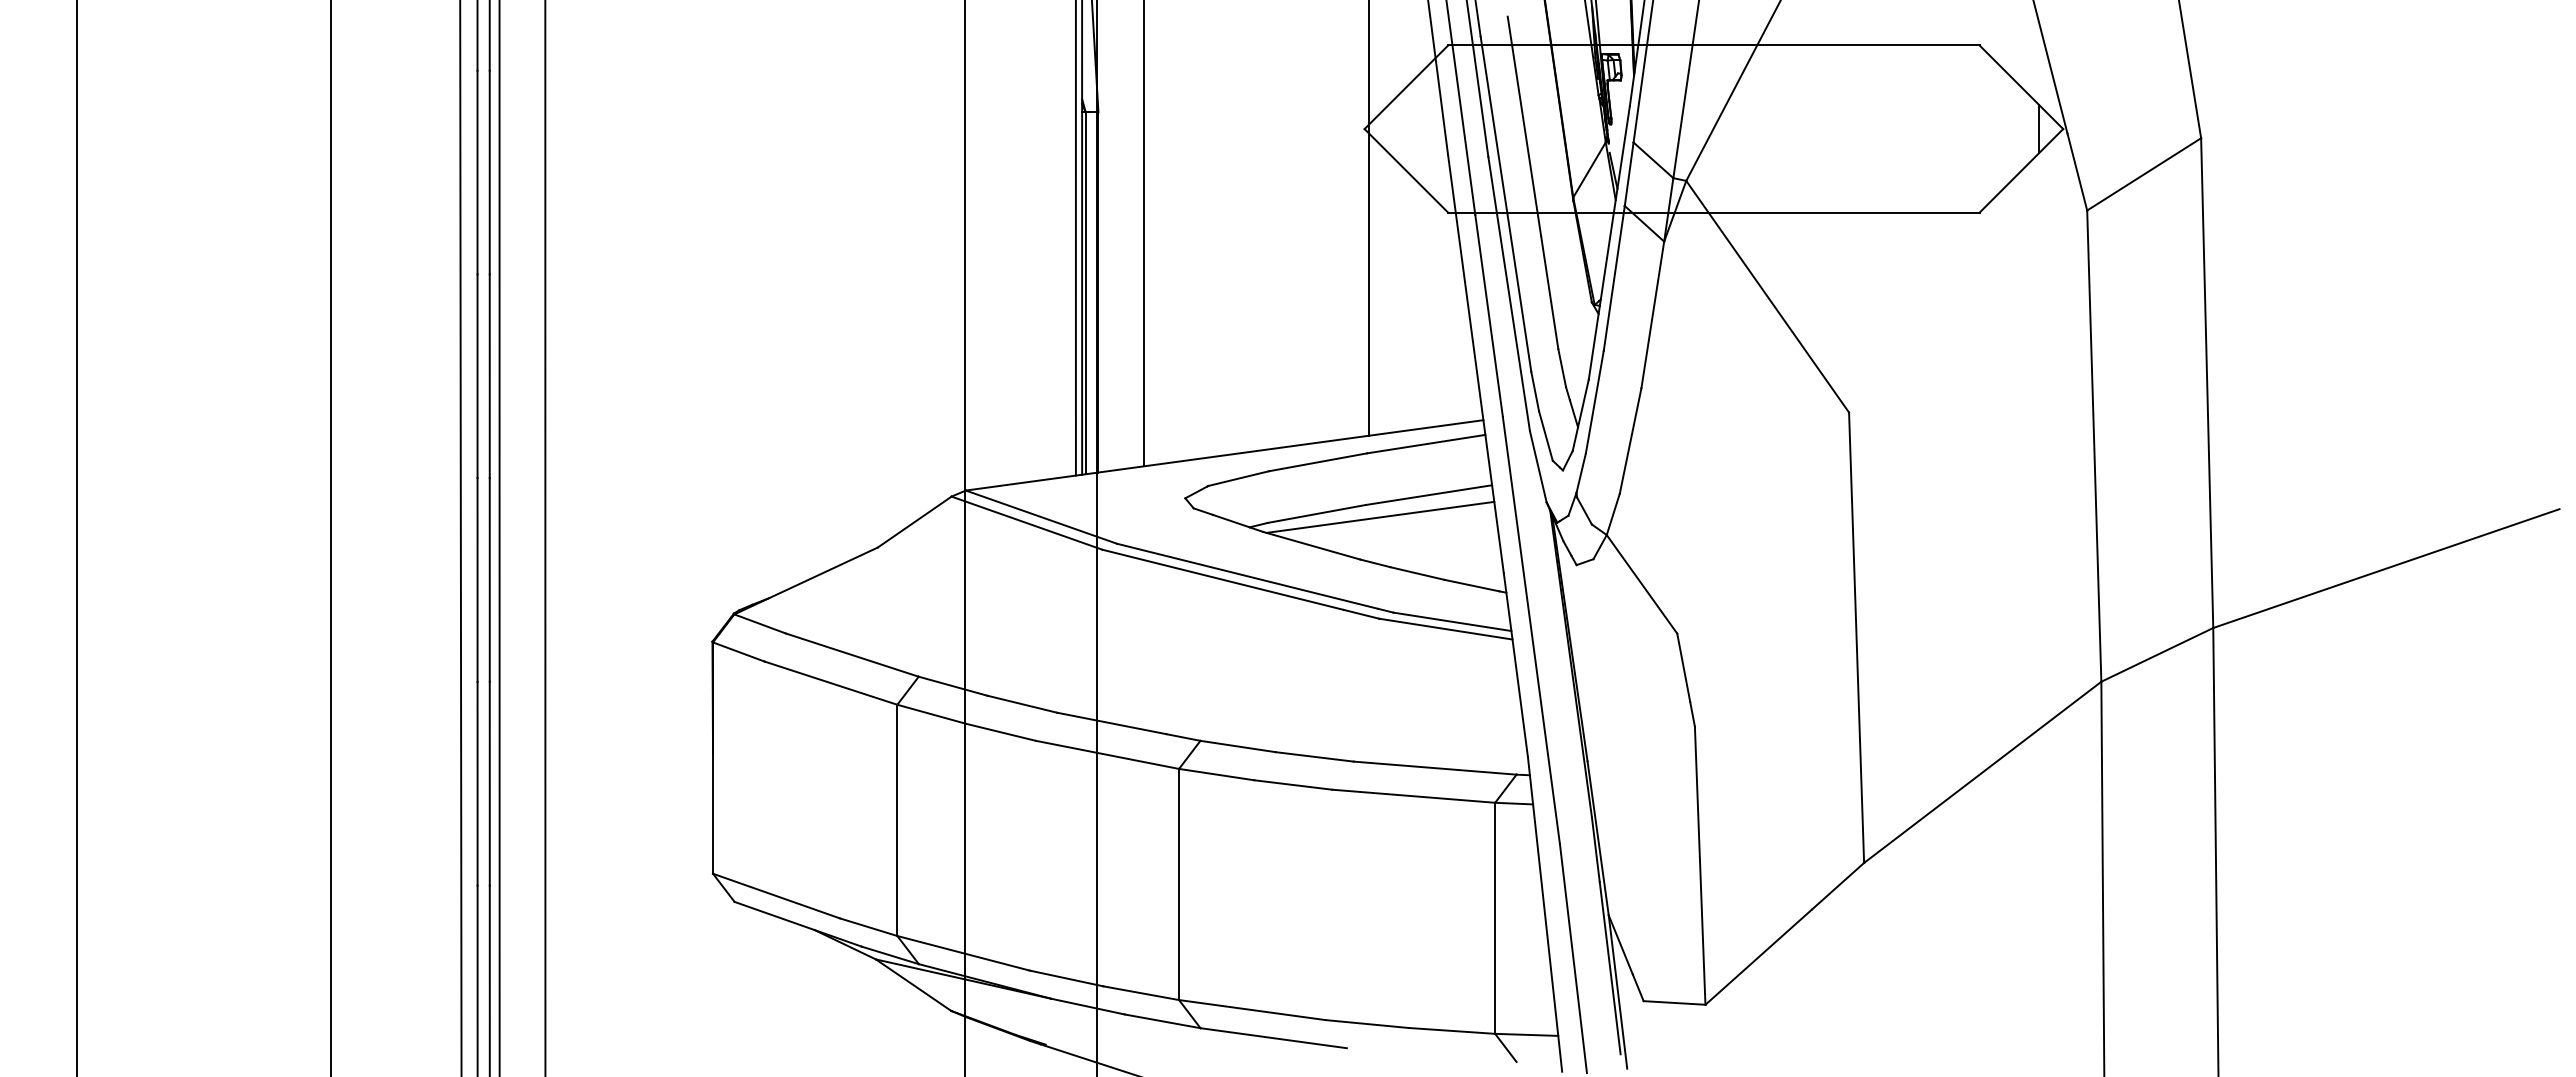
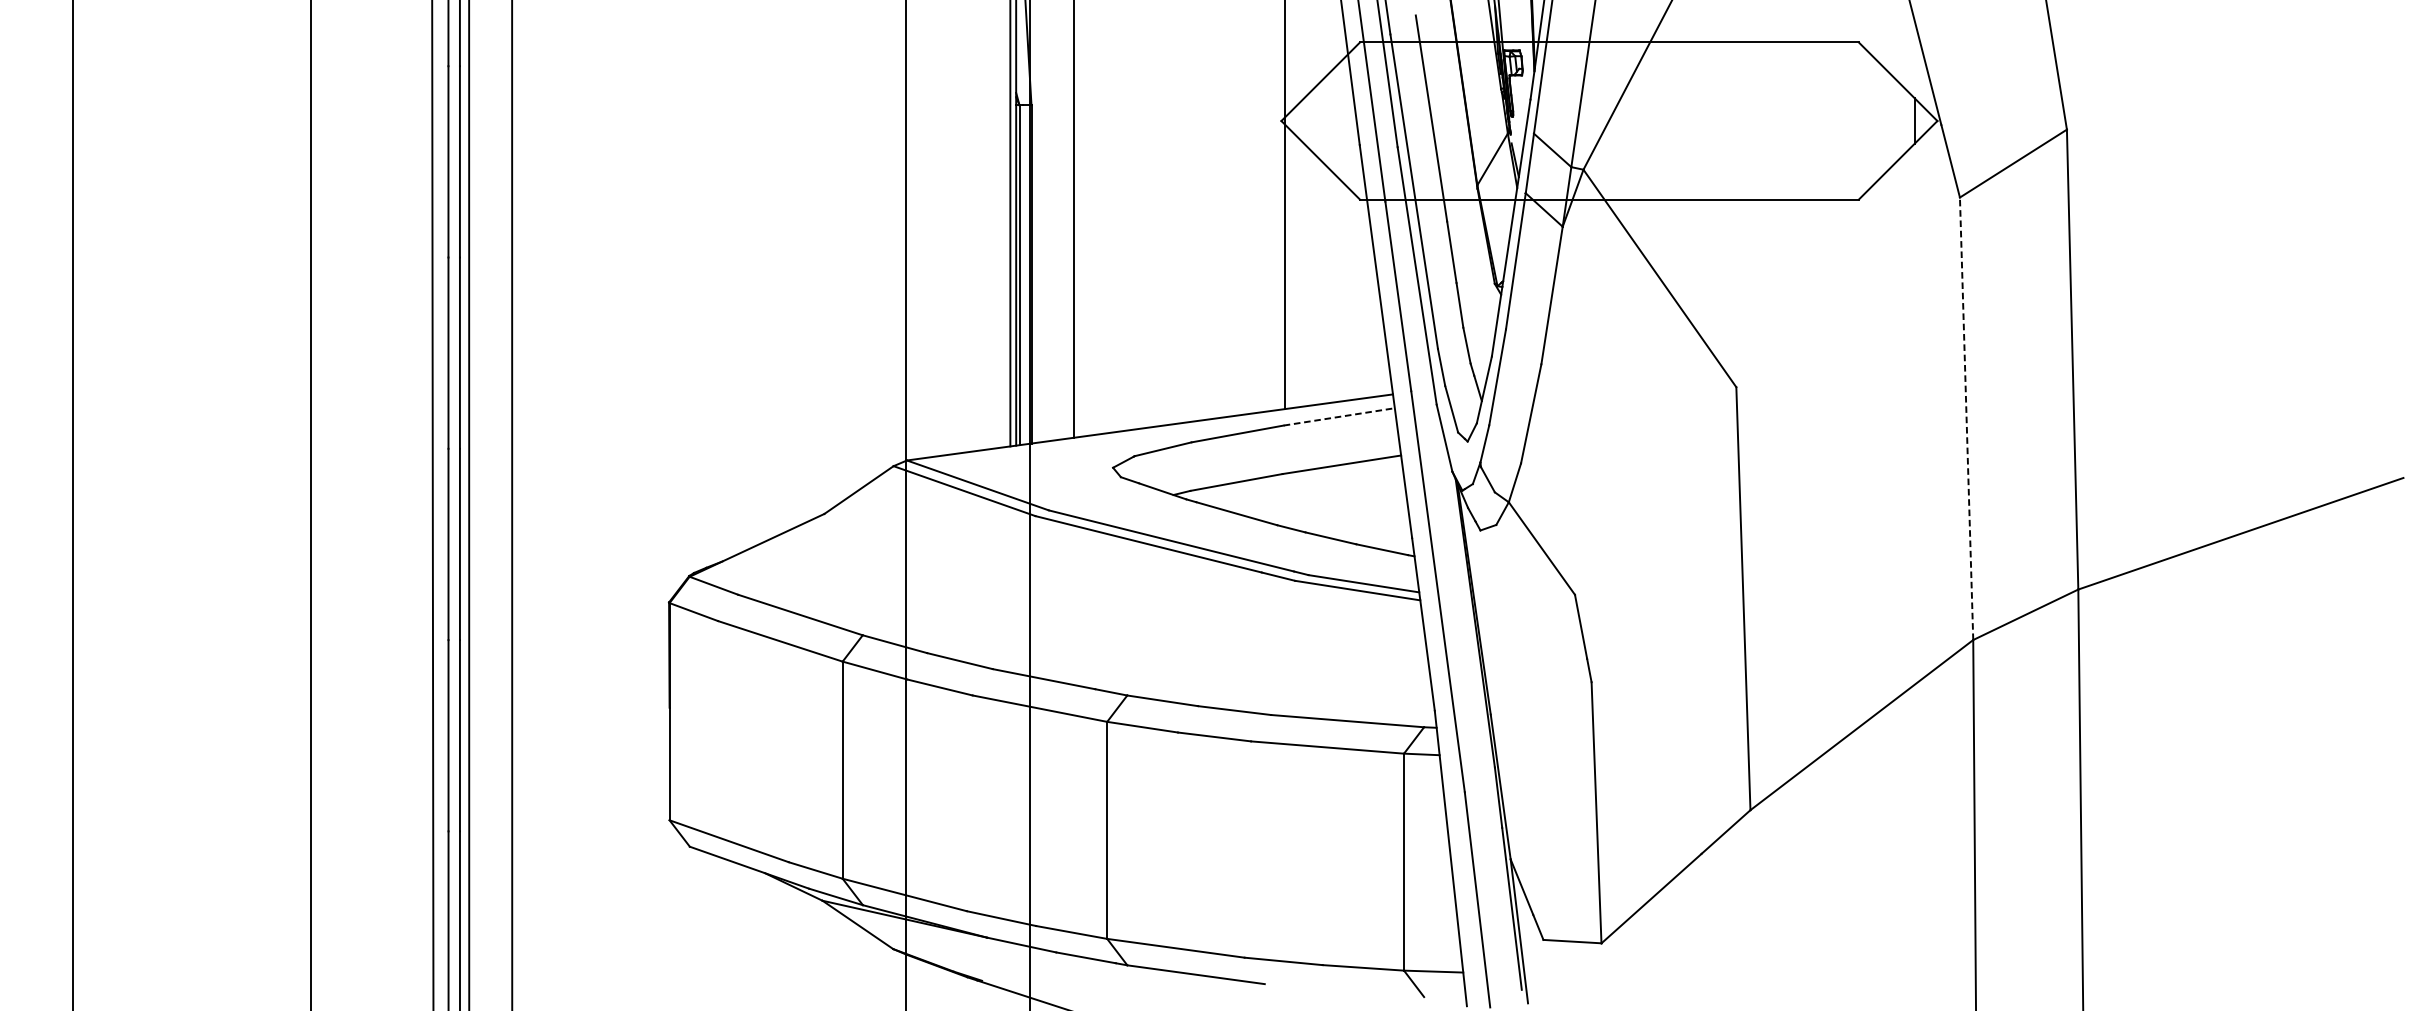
line: (1426, 444) -> (1339, 417), solid -> dashed
line: (2094, 446) -> (1966, 419), solid -> dashed
line: (1380, 516) -> (1296, 484), removed

